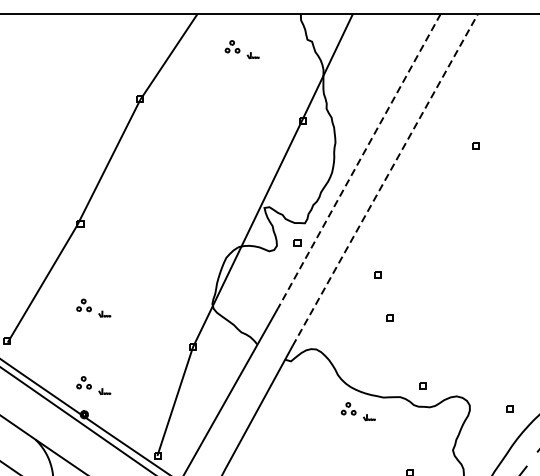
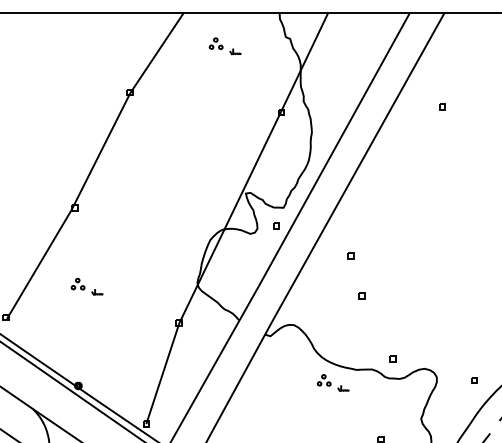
part: (475, 145) -> (442, 106), moved
line: (358, 161) -> (333, 150), dashed -> solid
line: (385, 179) -> (358, 167), dashed -> solid
part: (93, 385) -> (86, 358), removed

